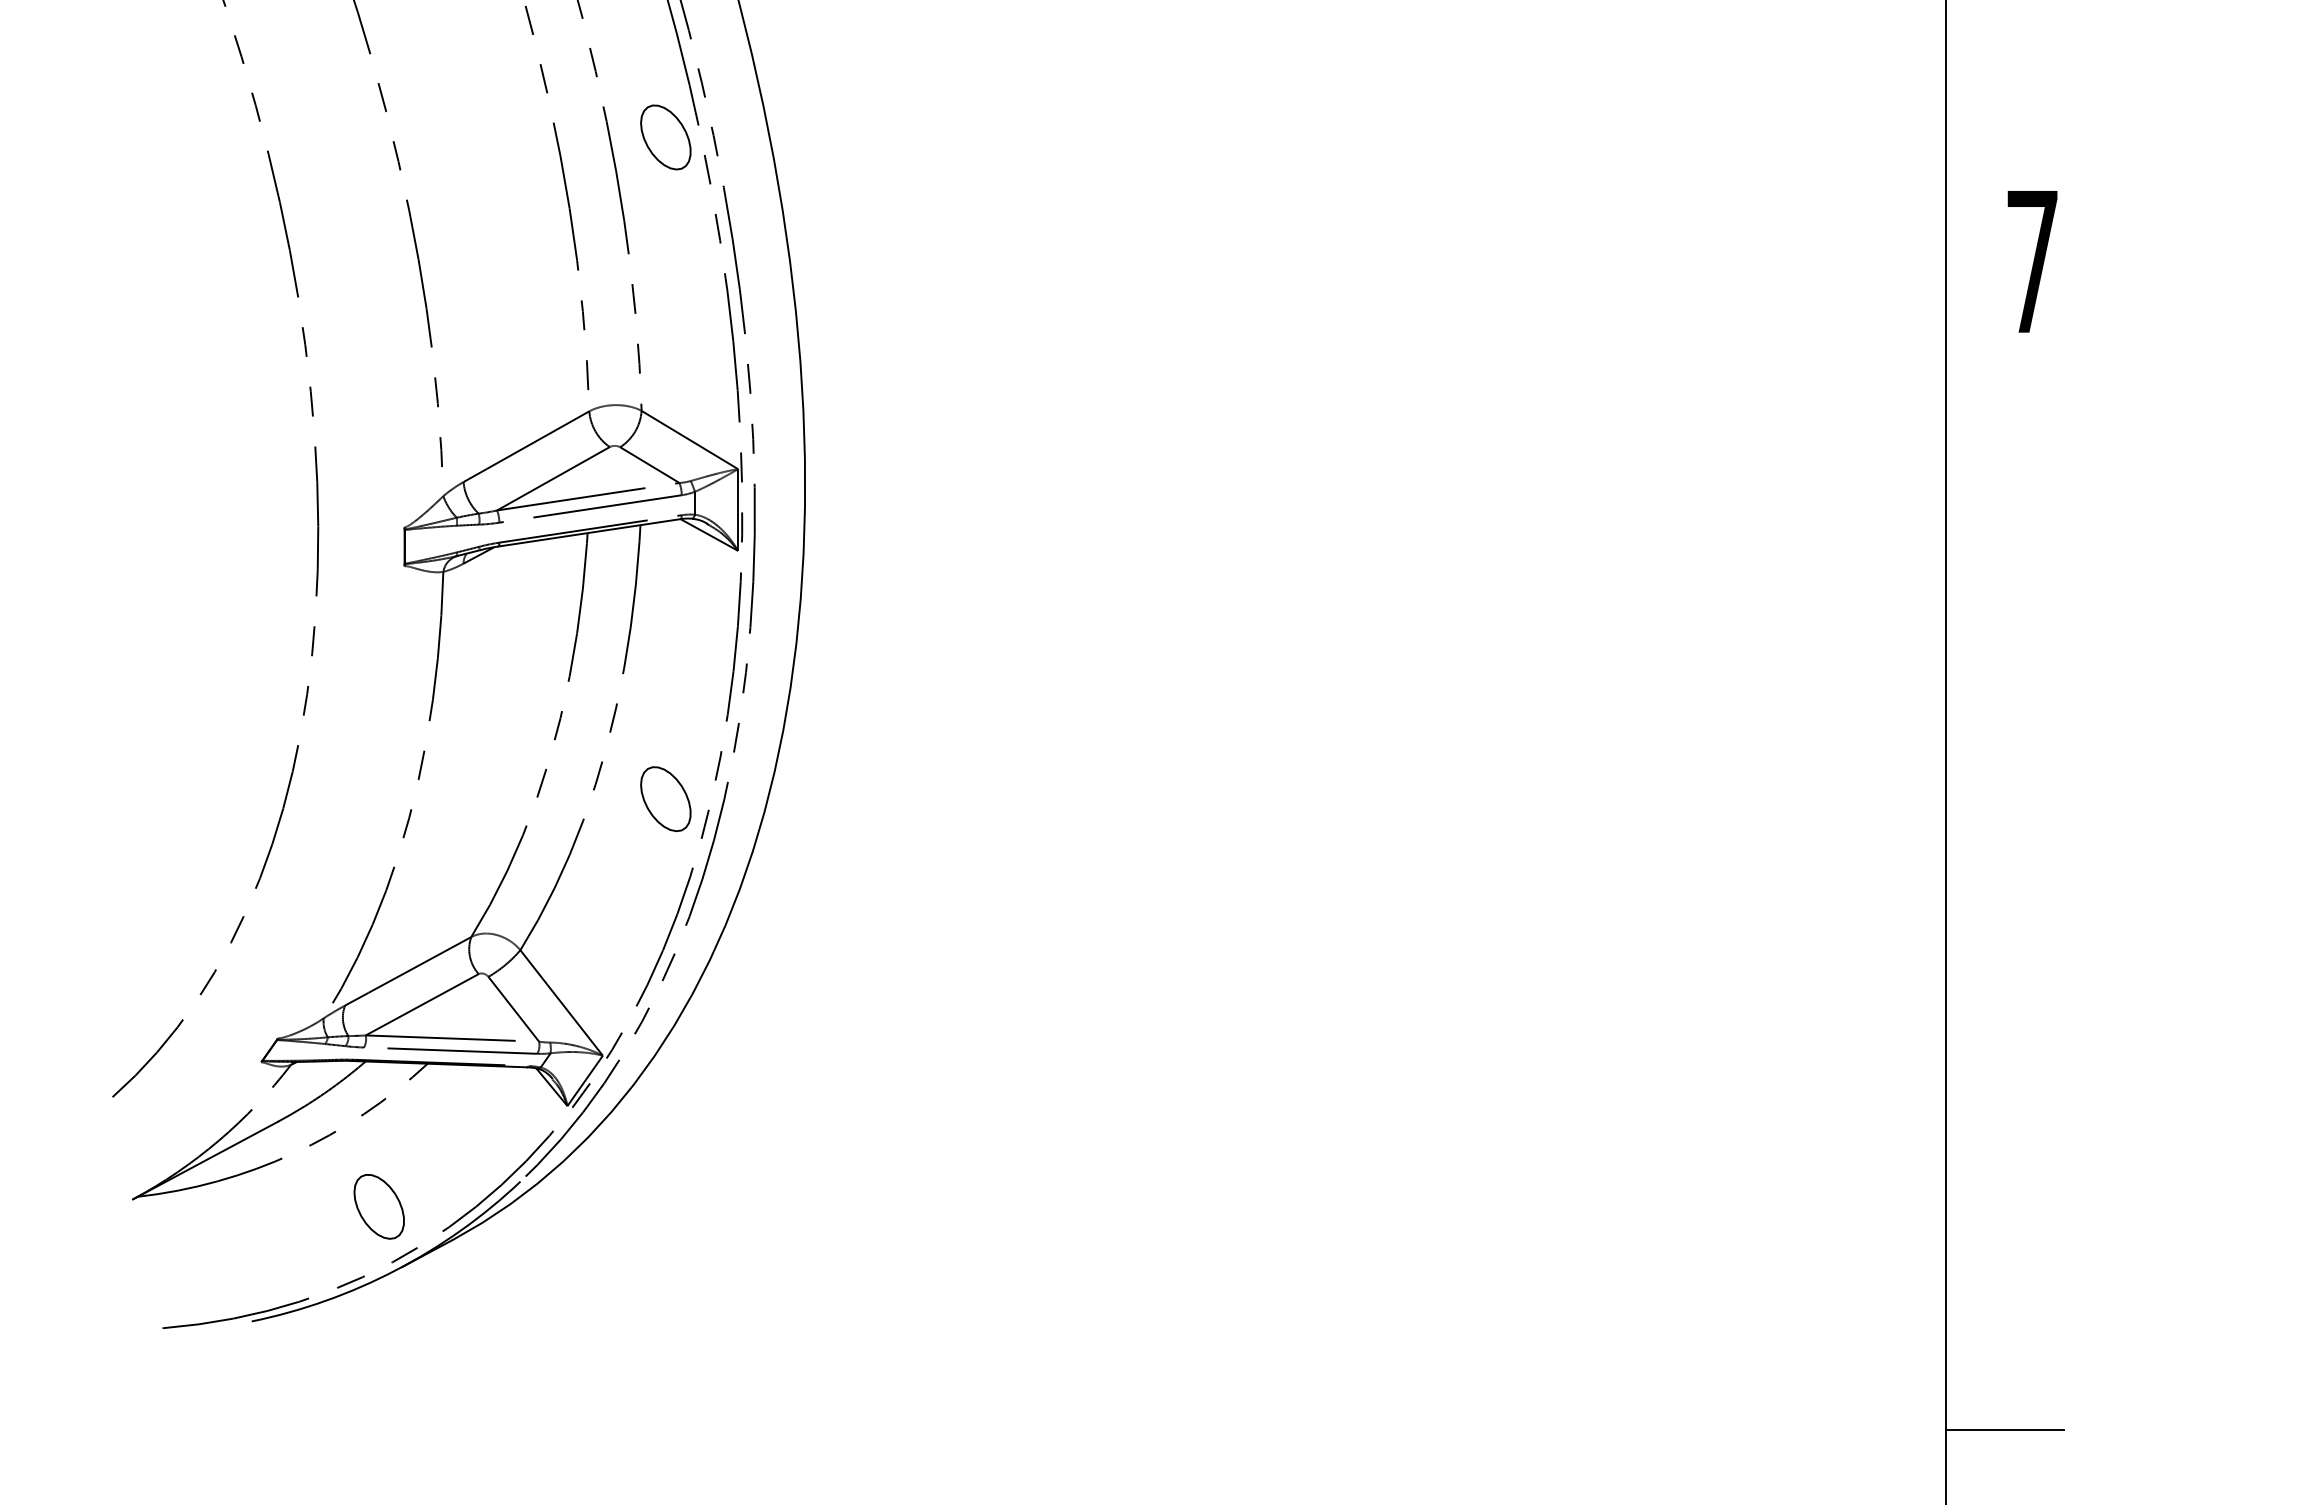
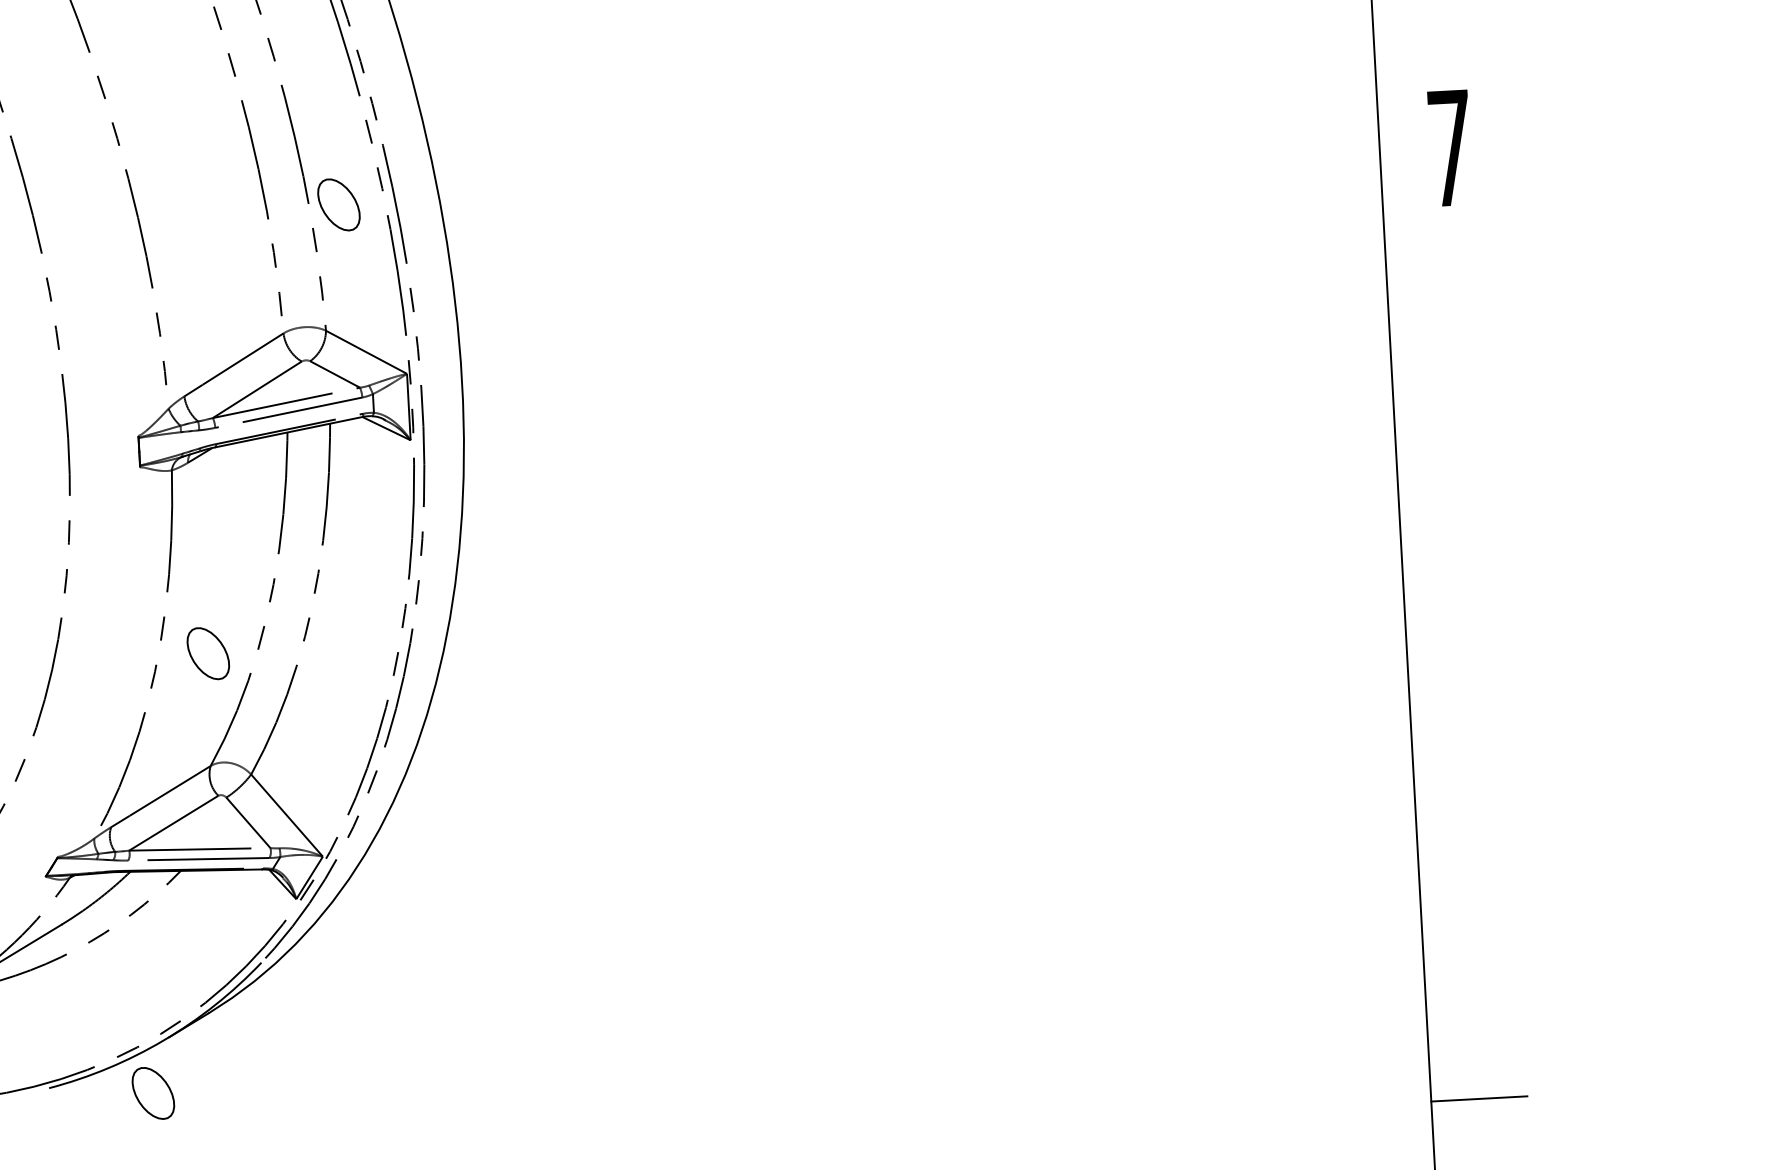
part: (665, 137) -> (338, 204), moved
part: (665, 799) -> (208, 653), moved
part: (378, 1206) -> (152, 1093), moved

